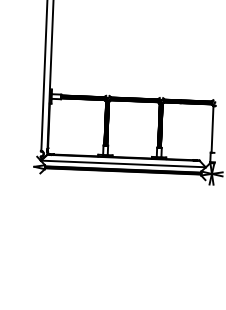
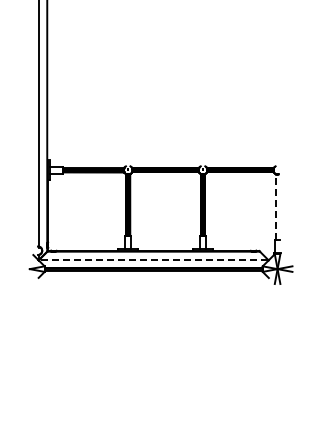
line: (212, 128) -> (275, 206), solid -> dashed
line: (123, 164) -> (153, 260), solid -> dashed

